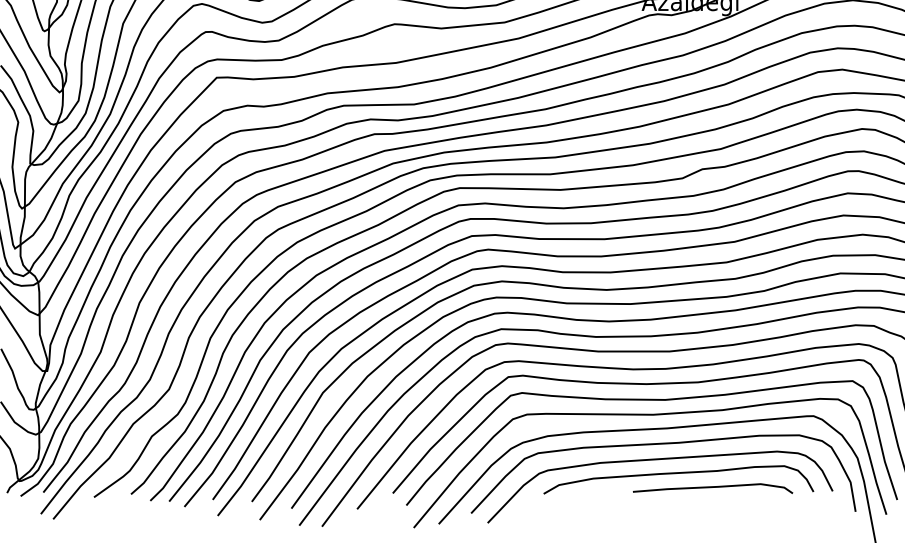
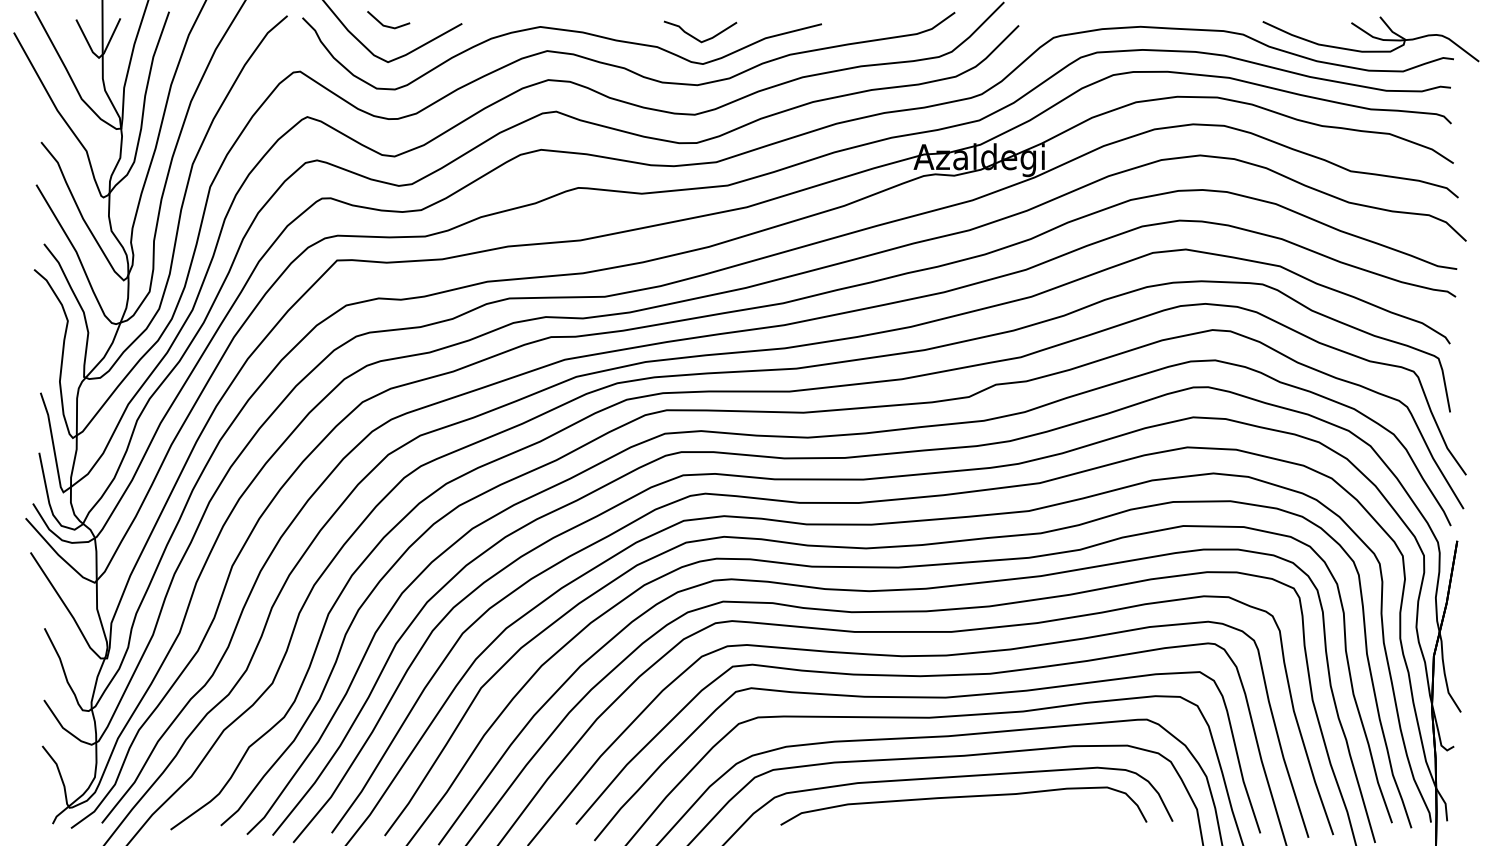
curve: (712, 487) -> (1009, 816), removed

